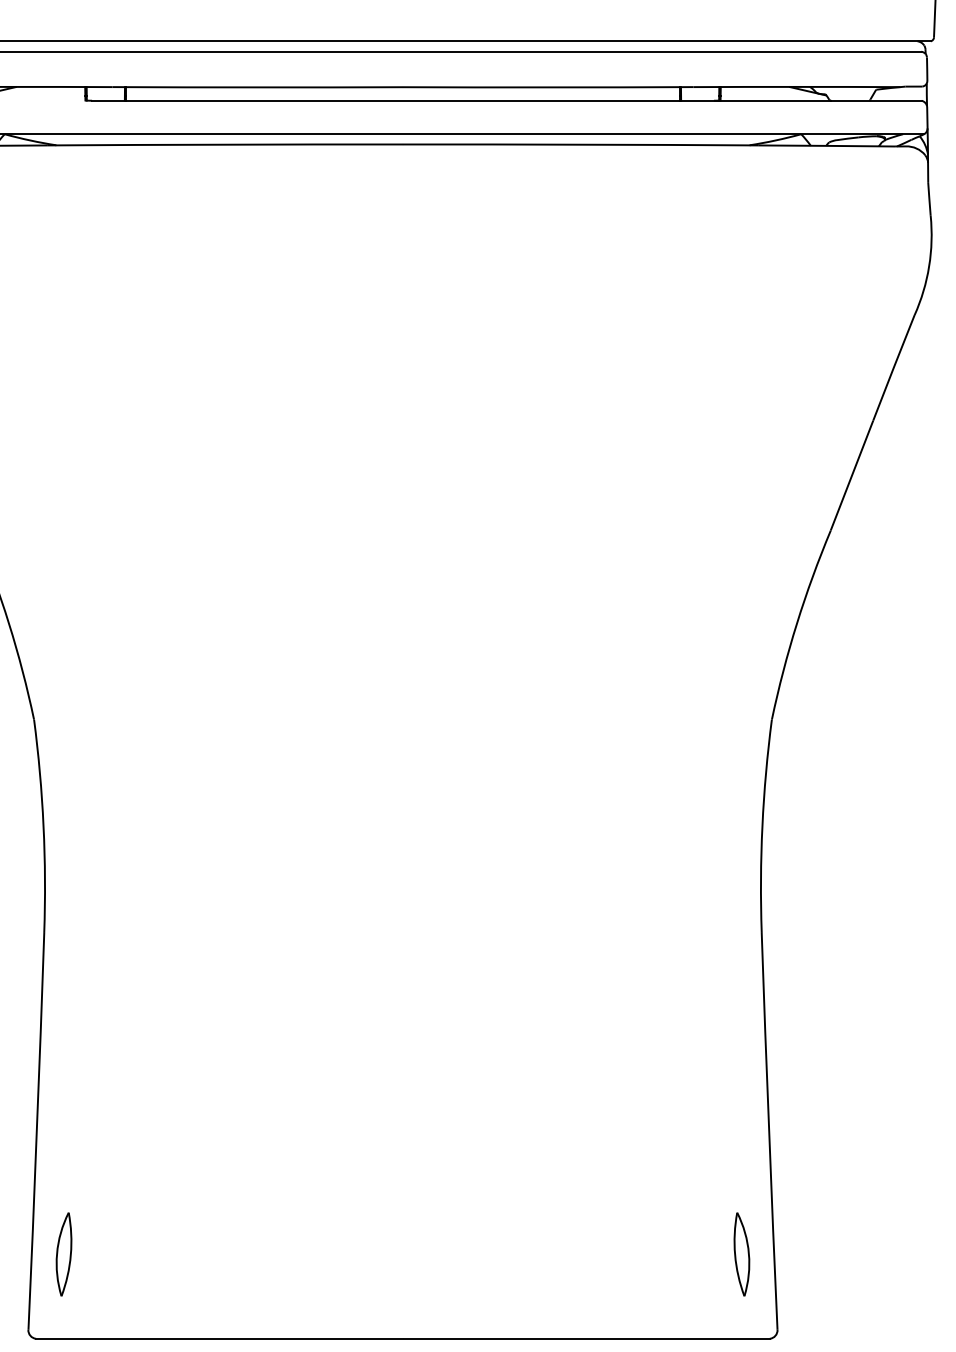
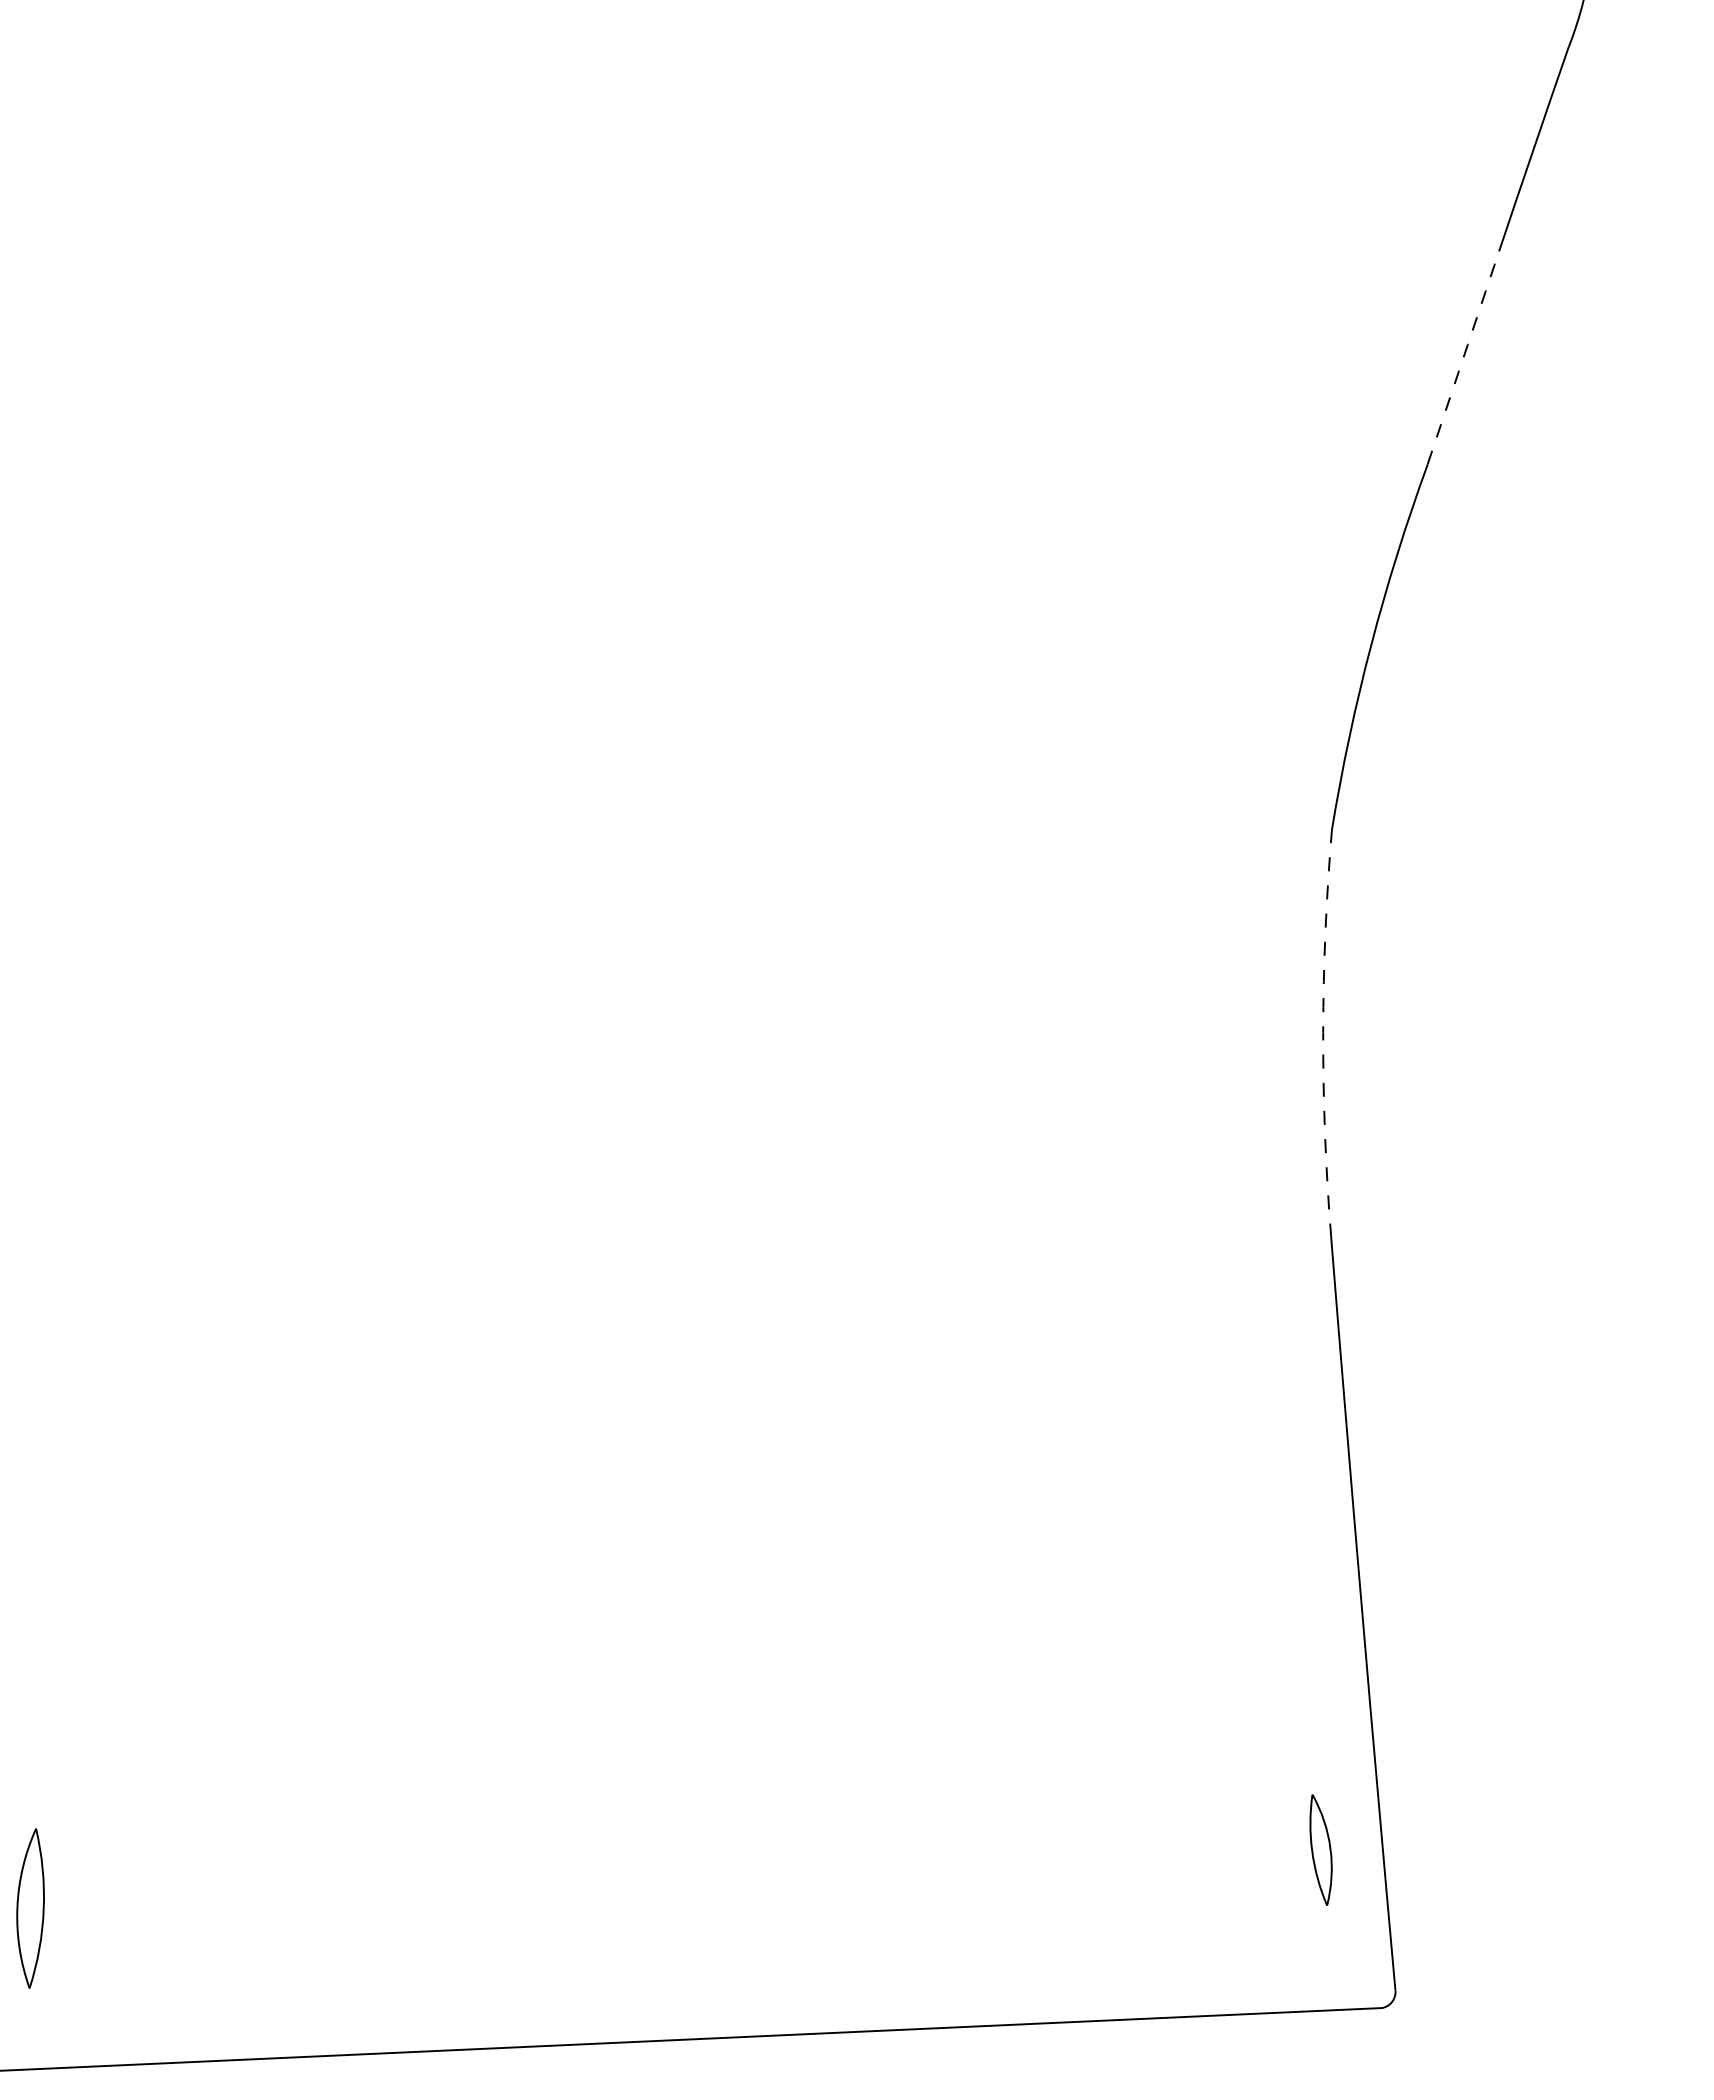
arc: (852, 475) -> (1464, 357), solid -> dashed
arc: (762, 826) -> (1323, 1033), solid -> dashed
part: (741, 1254) -> (1320, 1850), size x0.7

